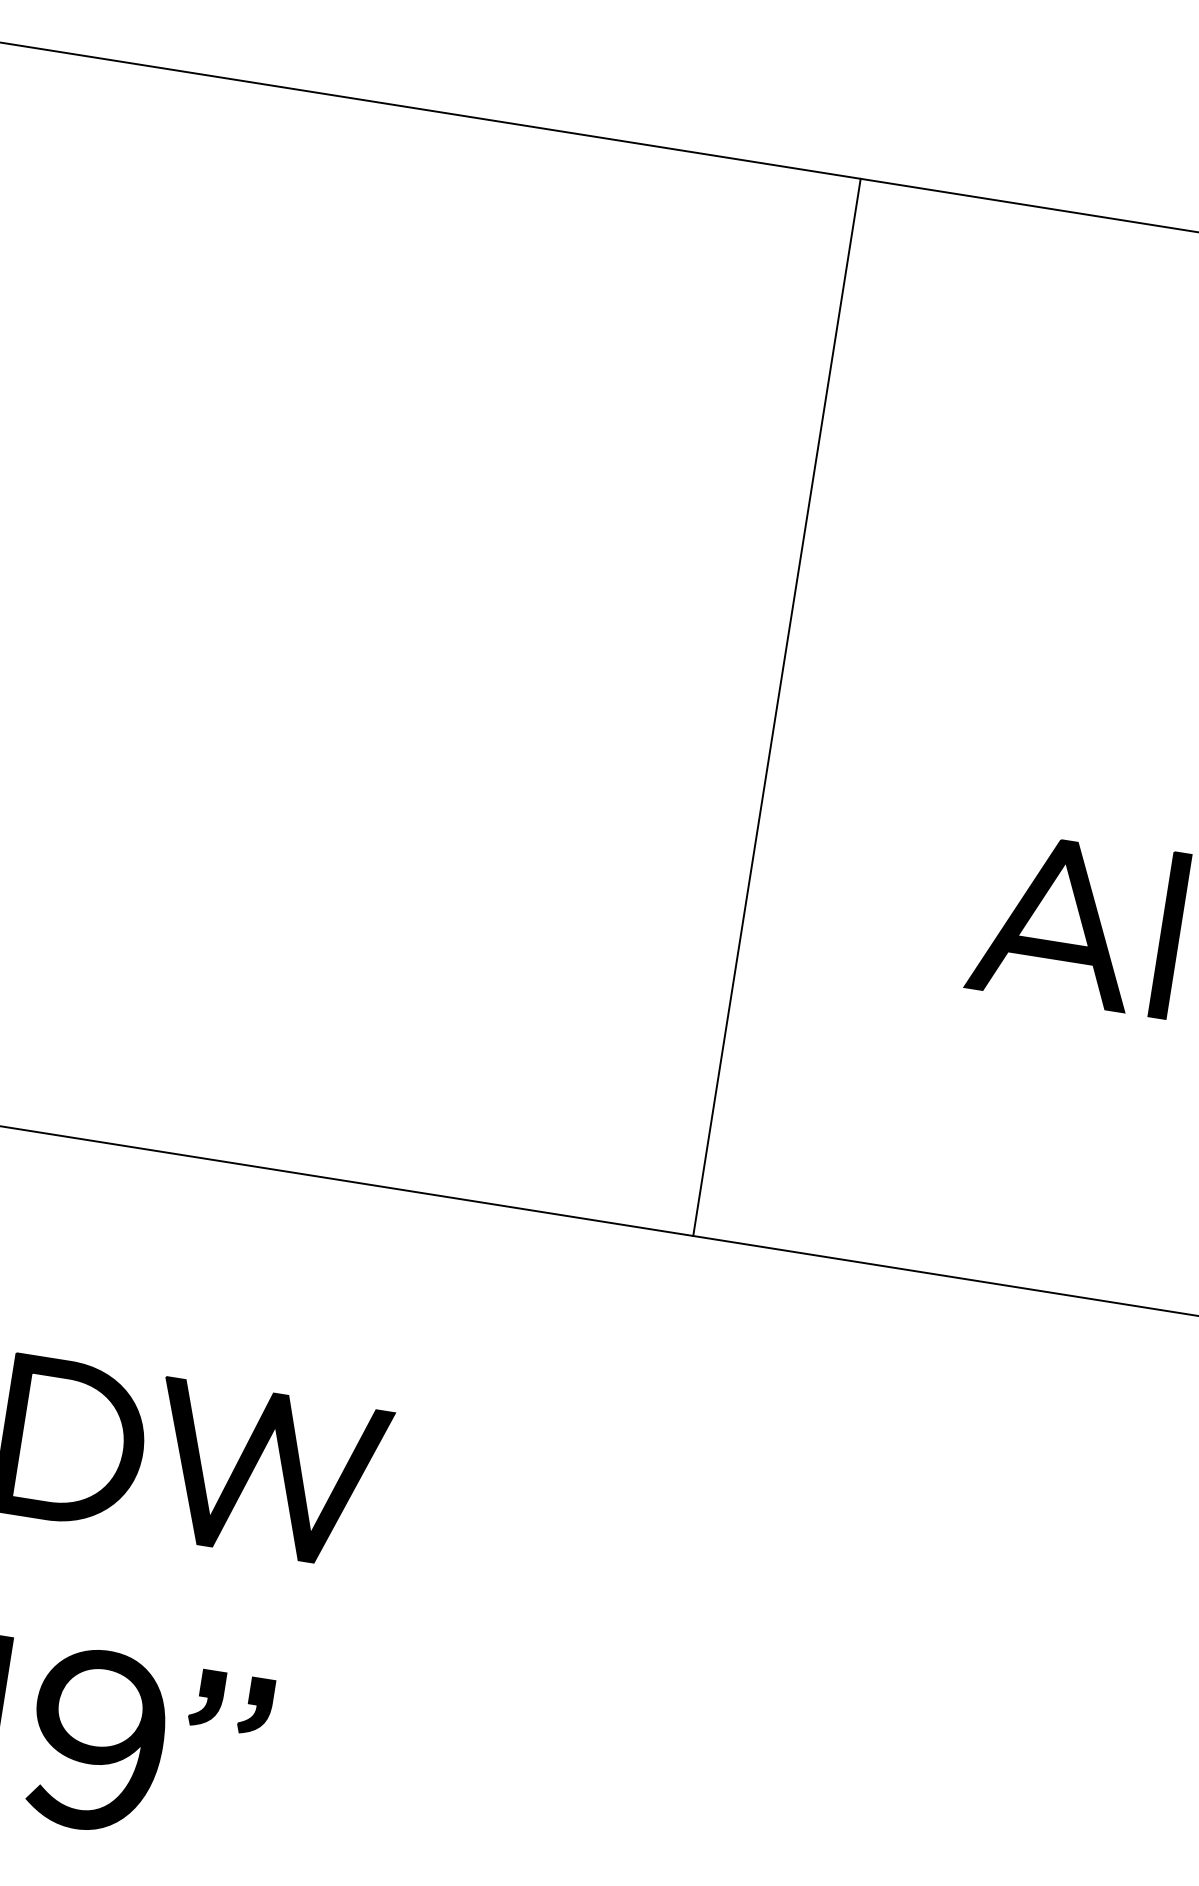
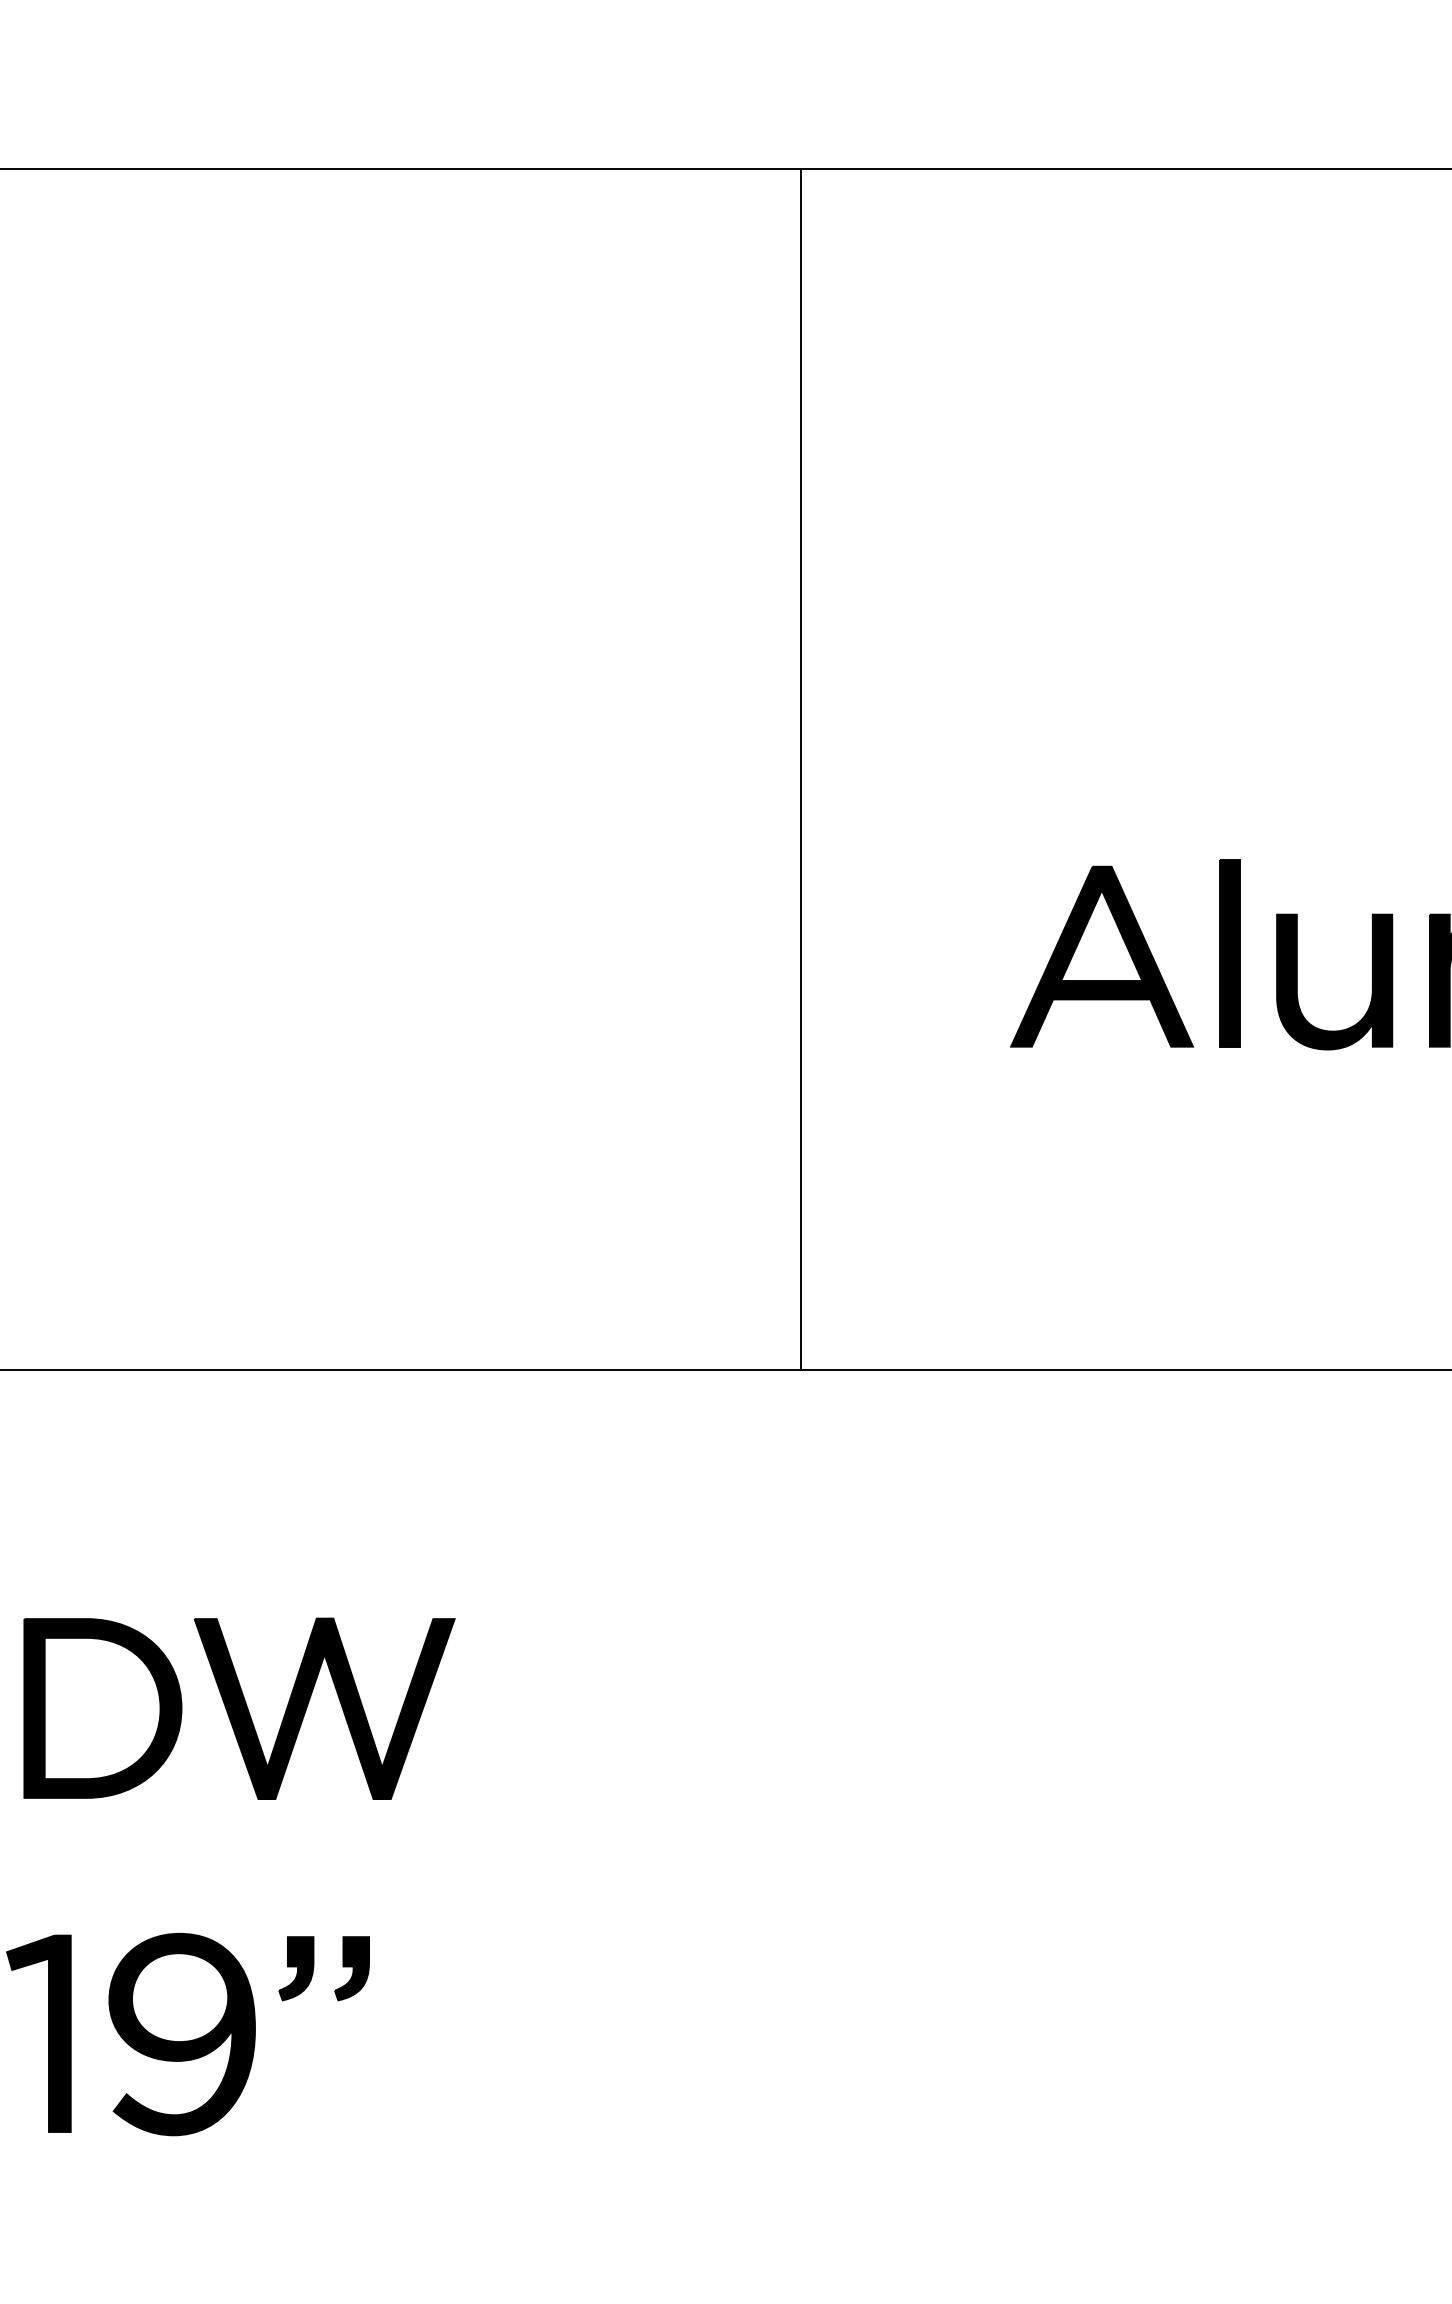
line: (777, 707) -> (801, 769), moved

